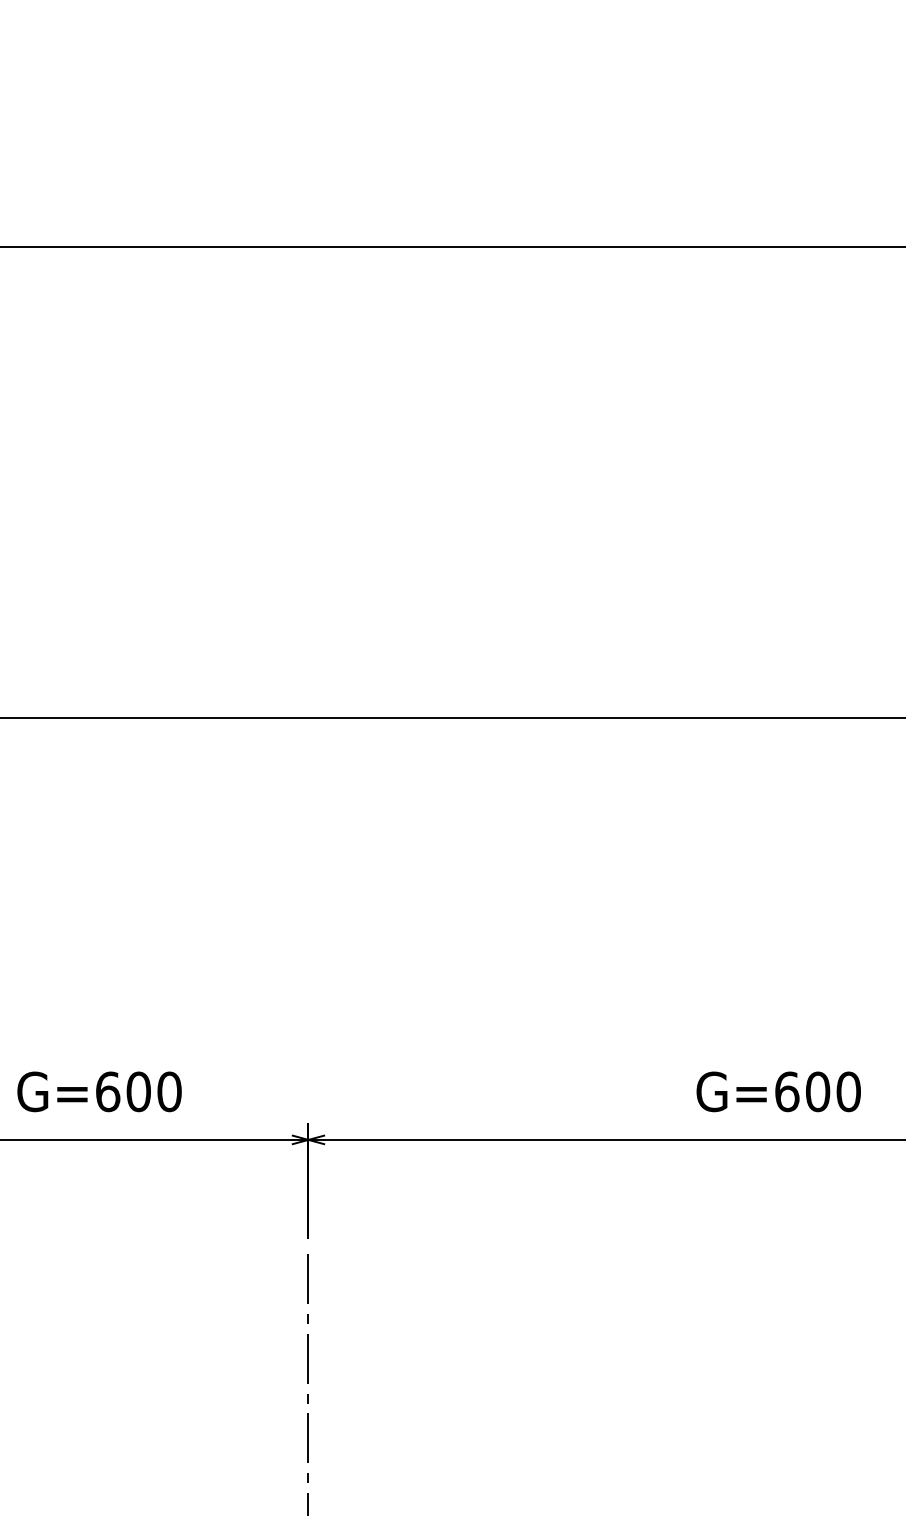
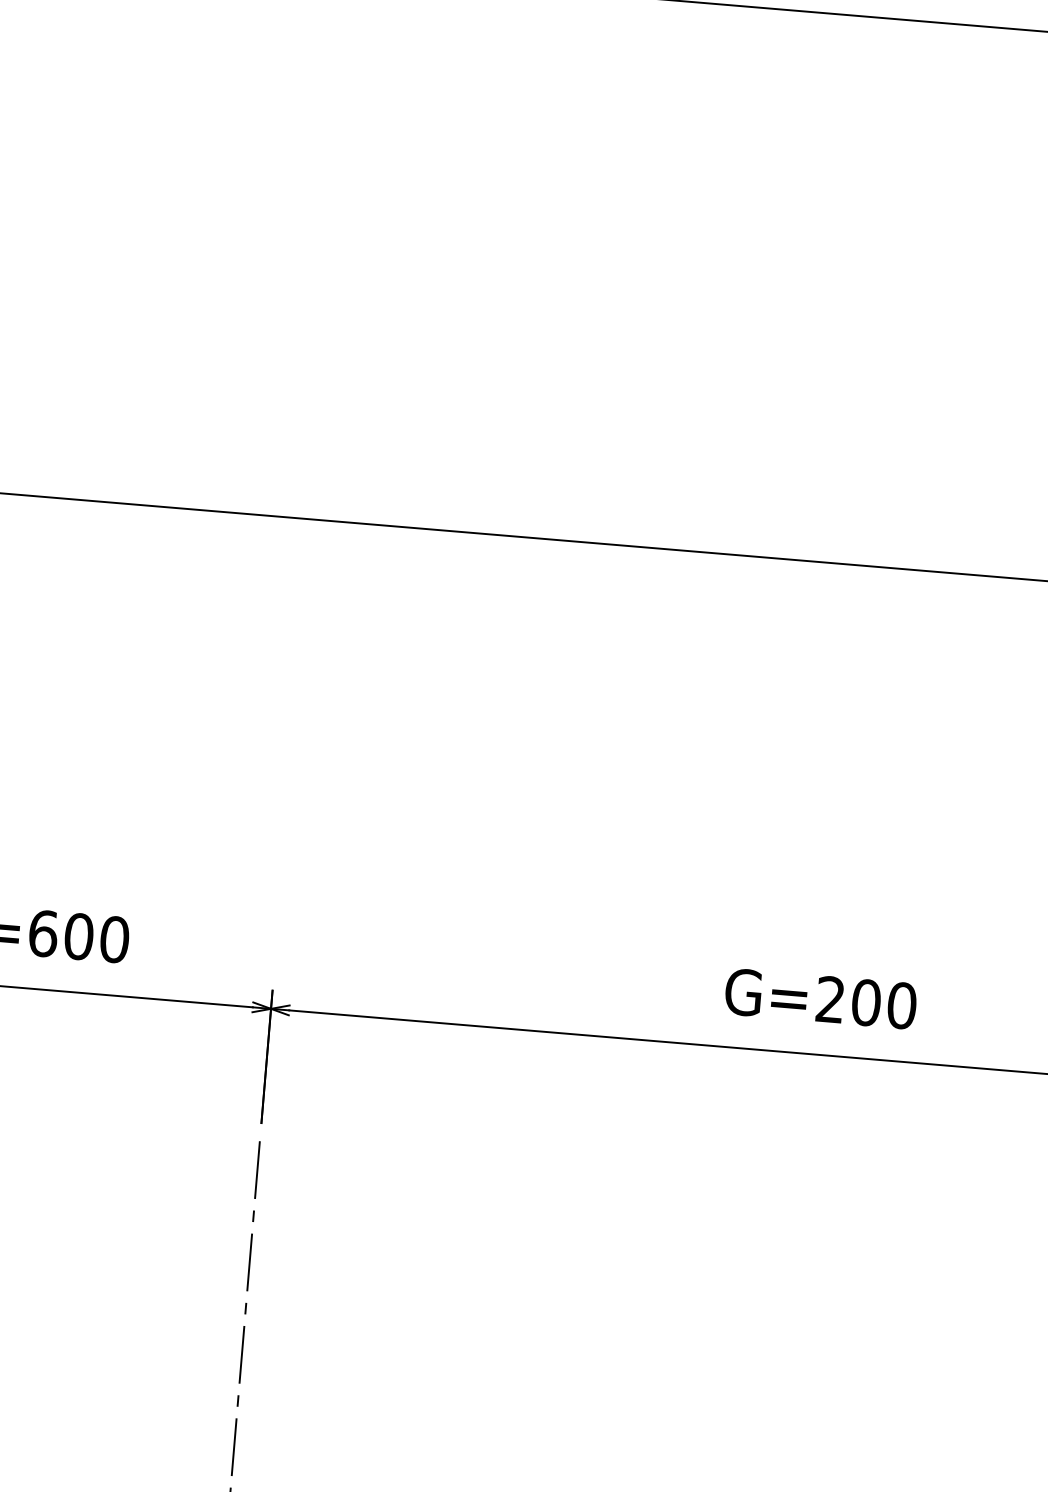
text: (787, 1091) -> (831, 999), G=600 -> G=200

